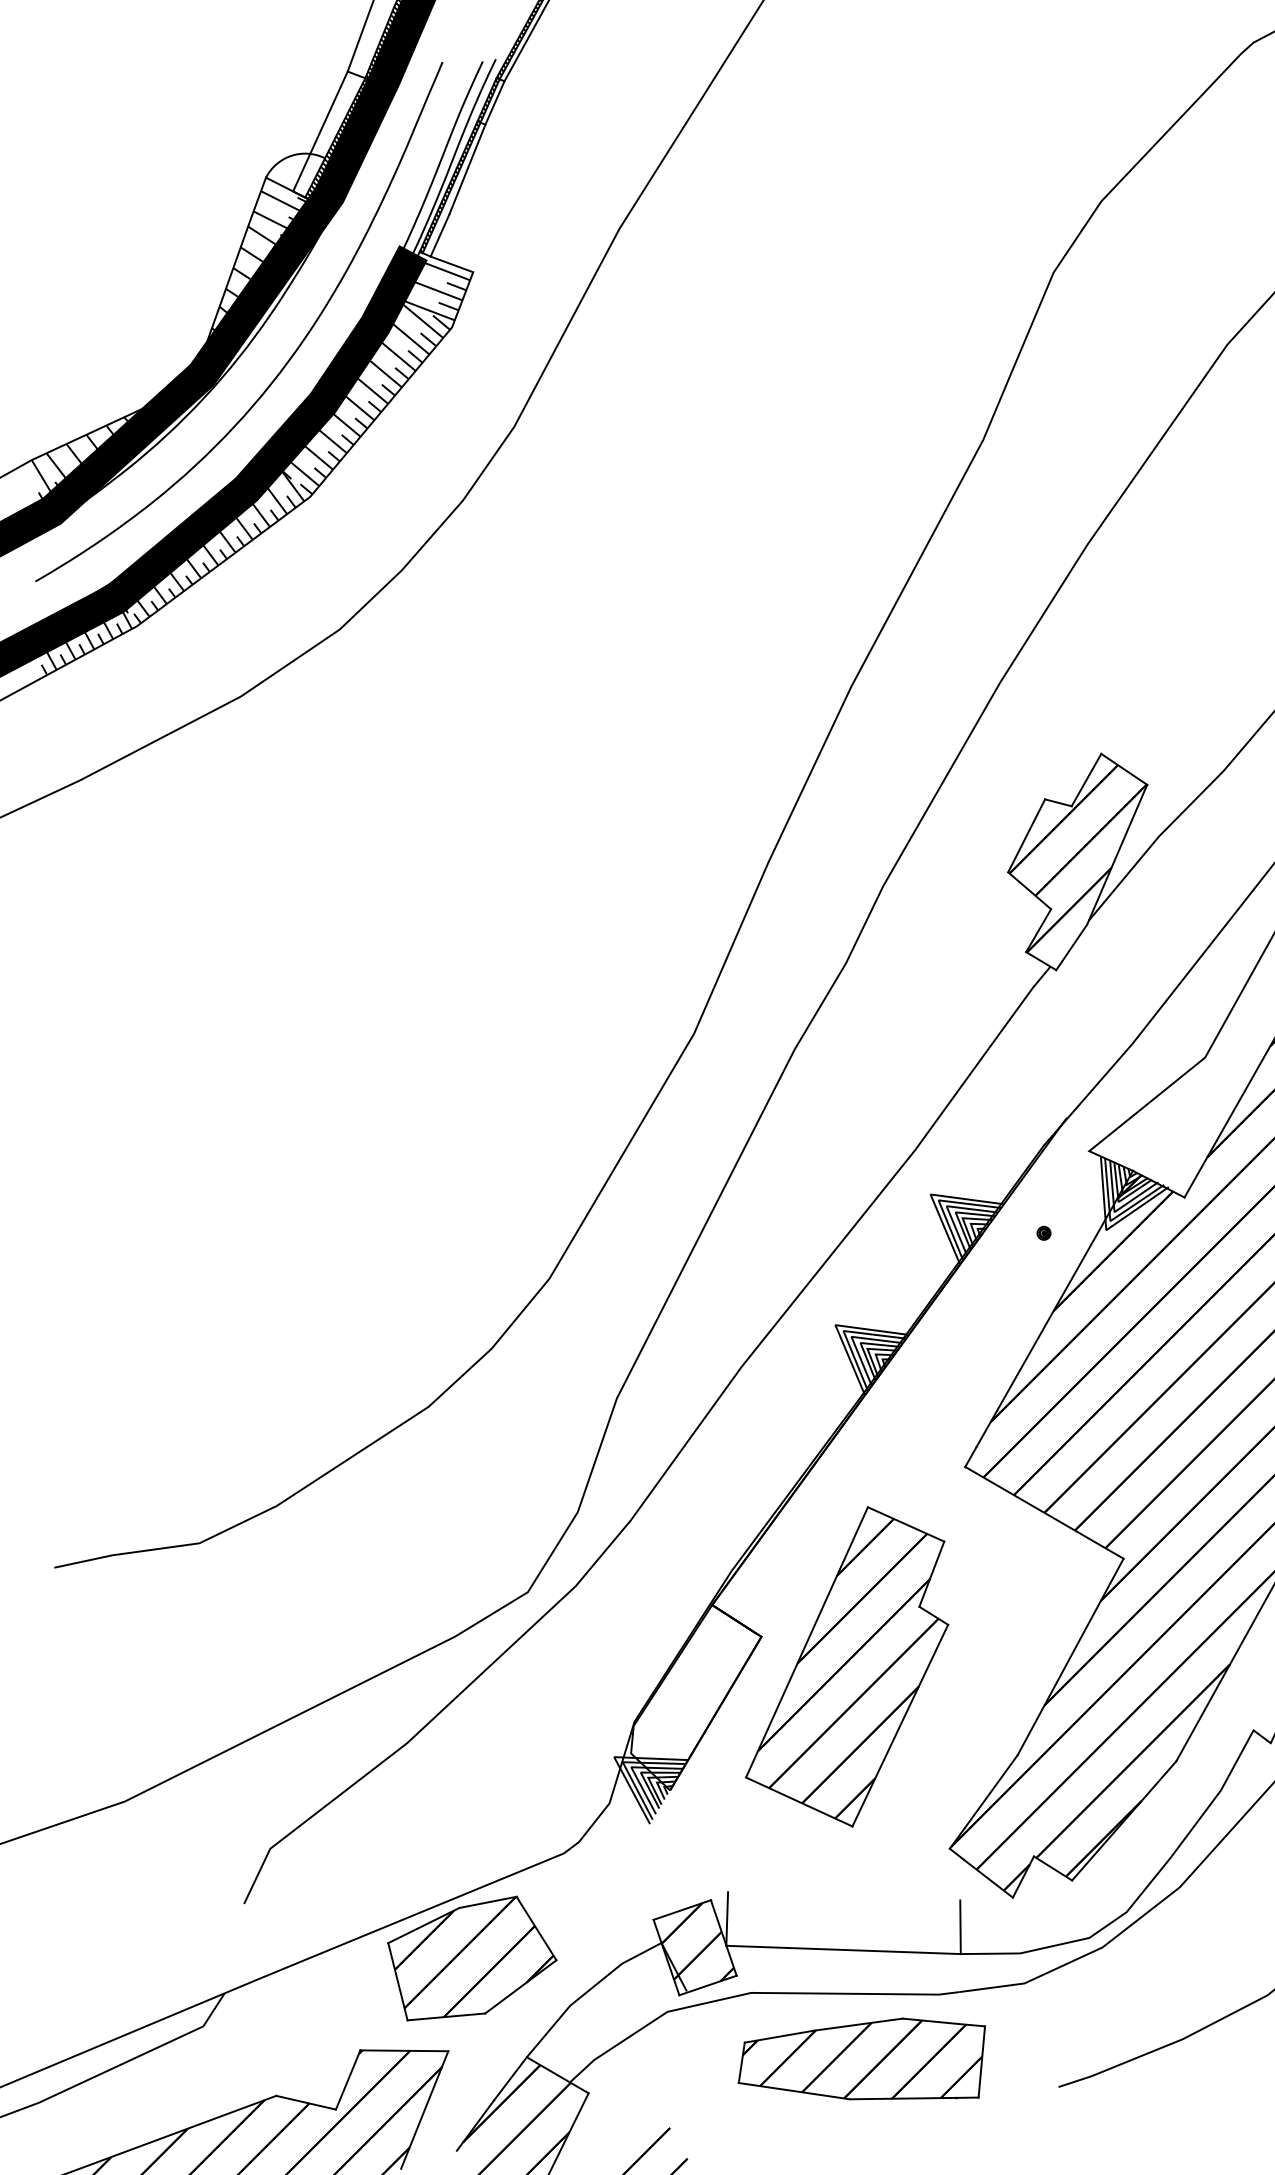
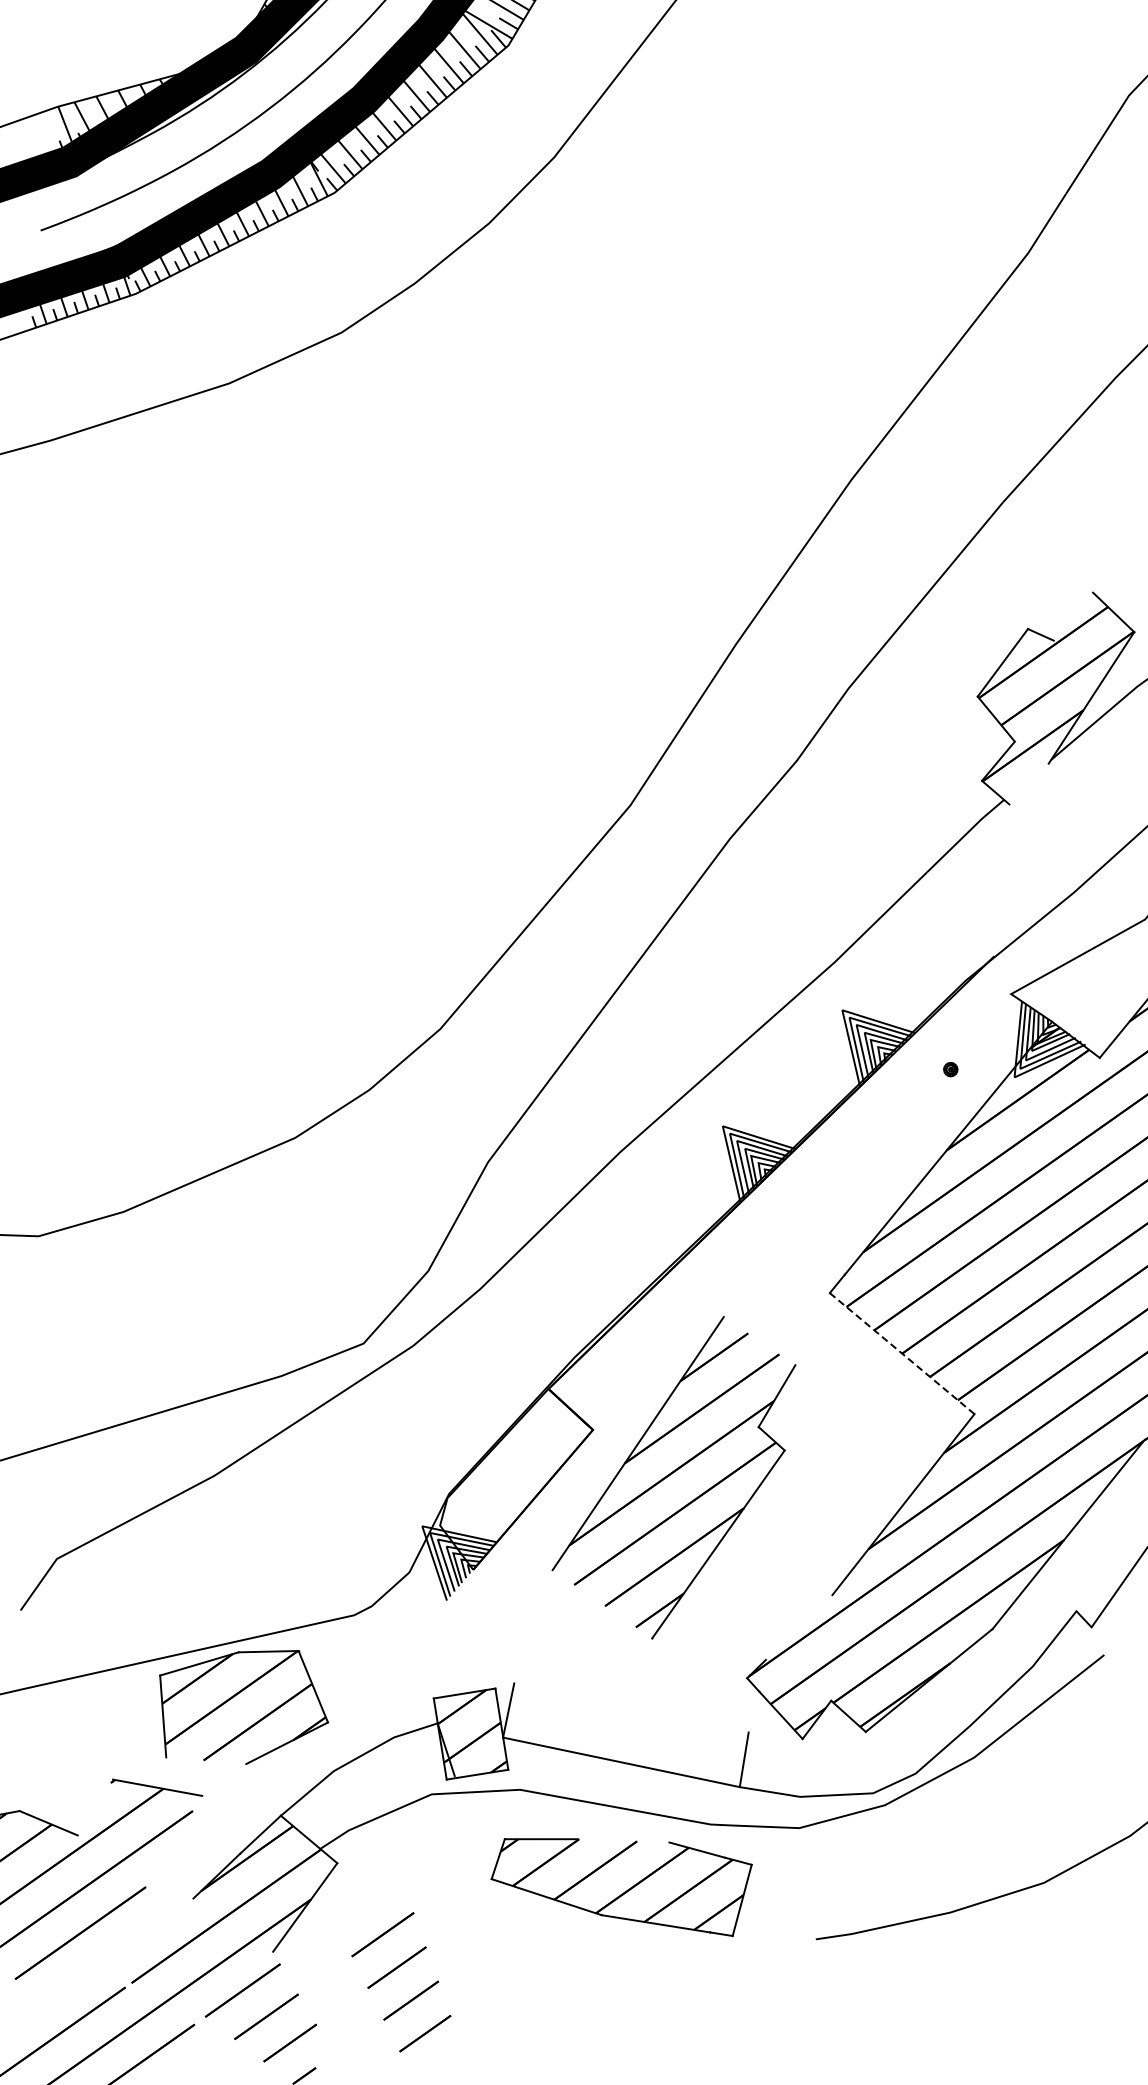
line: (1086, 779) -> (1073, 616), removed
line: (1071, 947) -> (1028, 784), removed
line: (1044, 1512) -> (902, 1353), solid -> dashed
line: (905, 1524) -> (758, 1341), removed
line: (990, 1791) -> (798, 1627), removed
line: (799, 1801) -> (602, 1603), removed
line: (446, 2016) -> (206, 1760), removed
line: (858, 2024) -> (623, 1840), removed
line: (347, 2079) -> (94, 1806), removed
line: (424, 2109) -> (167, 1850), removed

